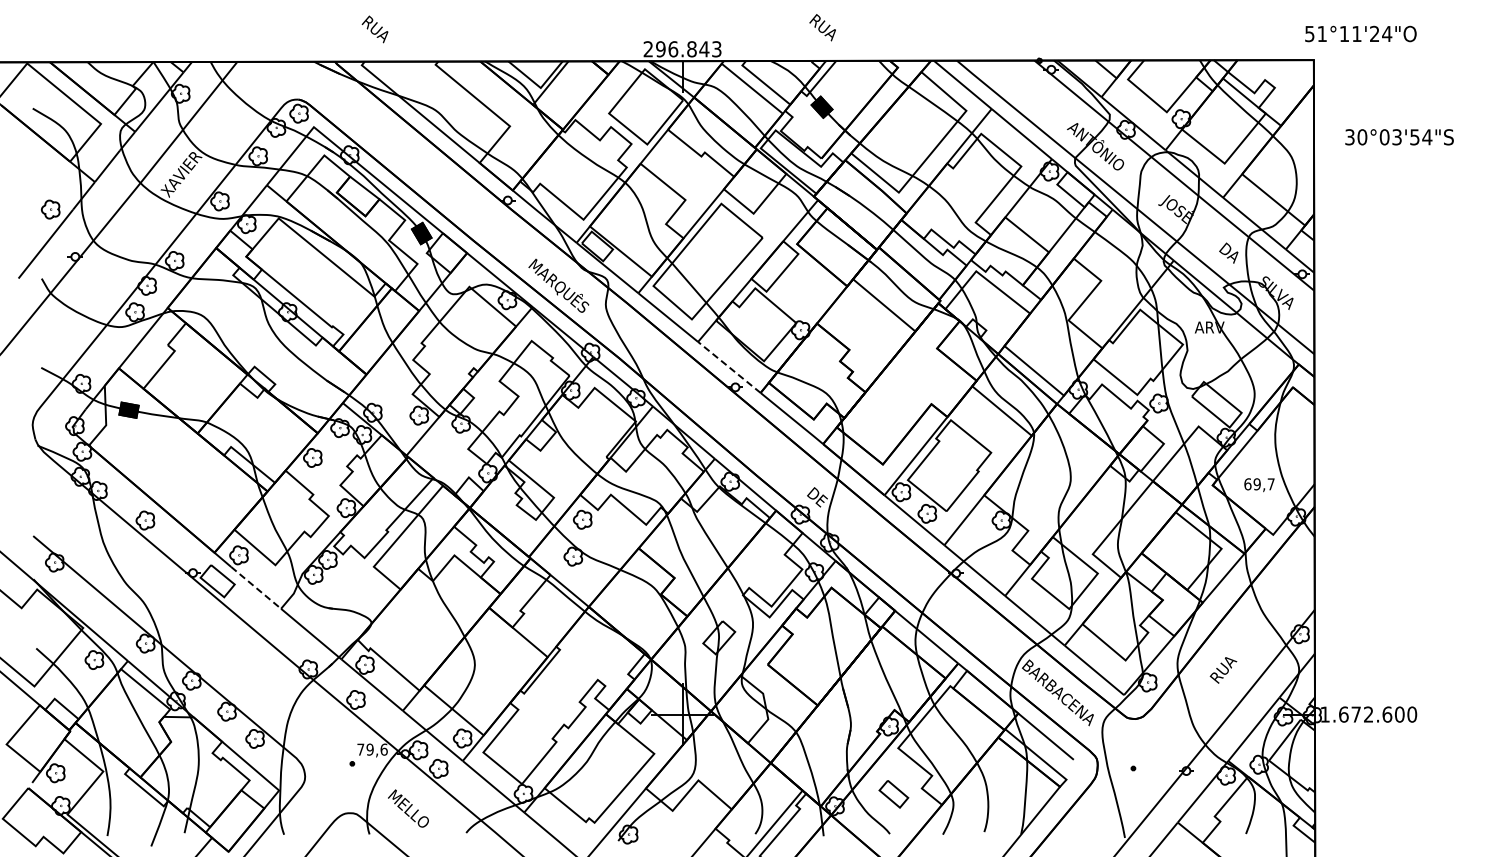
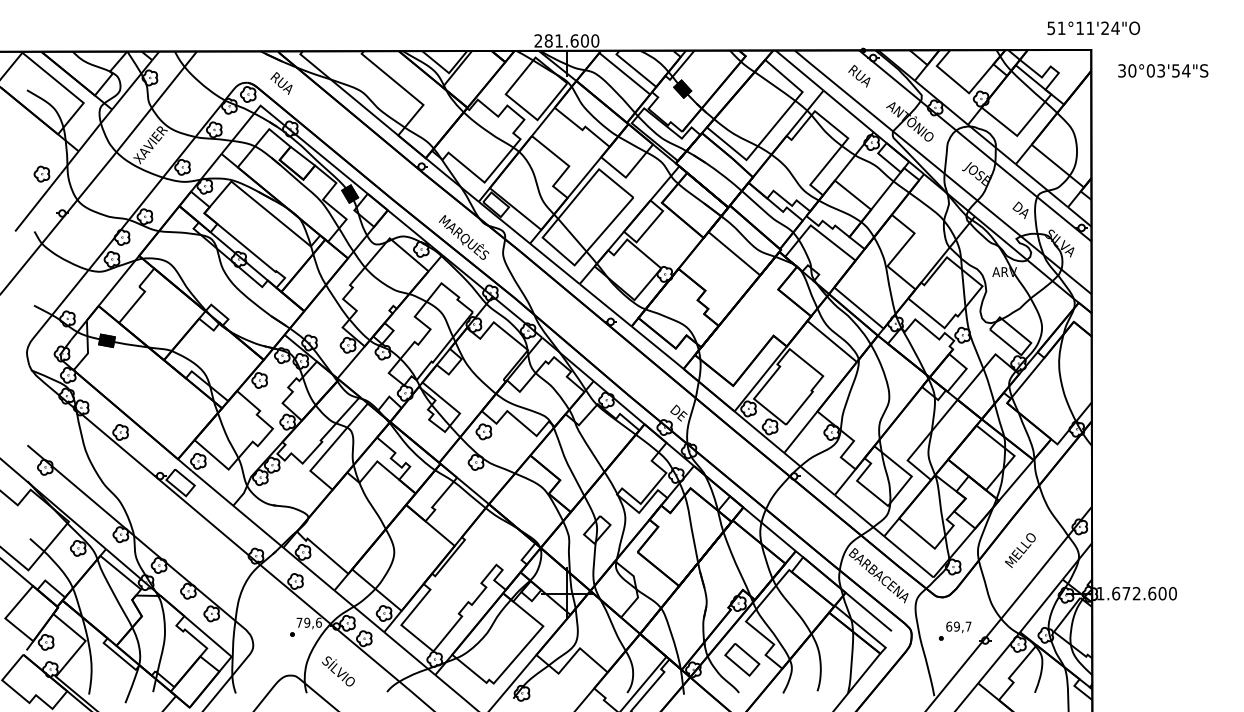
text: (822, 27) -> (859, 76), moved
text: (374, 29) -> (280, 83), moved
text: (1360, 33) -> (1093, 27), moved
text: (688, 49) -> (571, 41), 296.843 -> 281.600
text: (1399, 137) -> (1163, 71), moved
line: (728, 367) -> (604, 305), dashed -> solid
text: (1259, 485) -> (958, 627), moved
line: (256, 587) -> (212, 488), dashed -> solid
text: (1229, 660) -> (1021, 548), RUA -> MELLO
part: (893, 794) -> (742, 660), size x1.43
text: (408, 808) -> (339, 671), MELLO -> SÍLVIO

